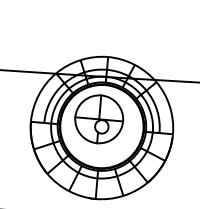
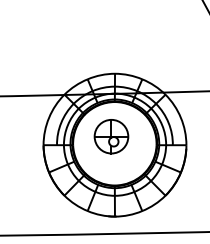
part: (99, 119) -> (111, 136), size x0.7

